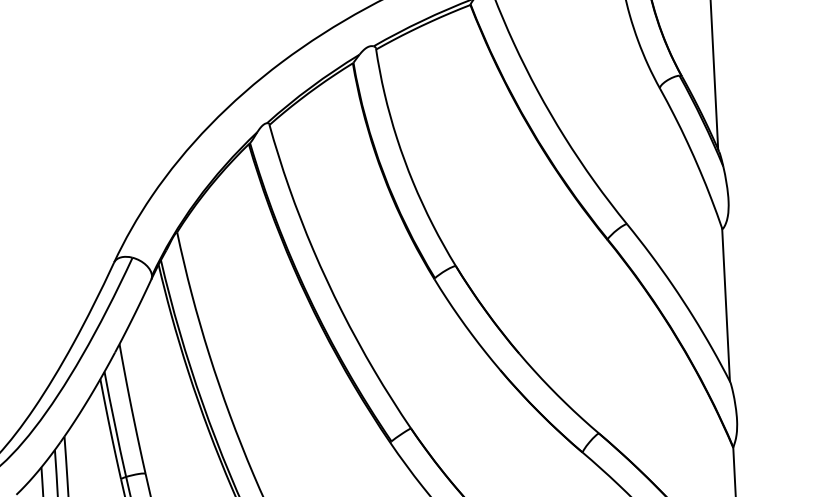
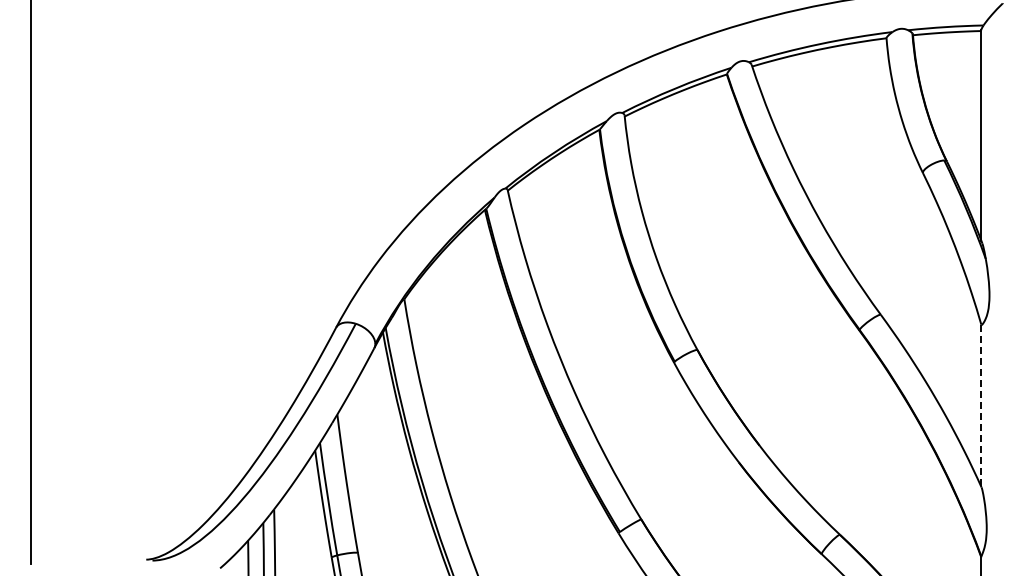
line: (726, 305) -> (981, 406), solid -> dashed

